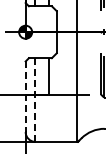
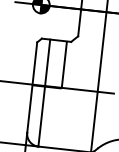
line: (25, 97) -> (31, 88), dashed -> solid
line: (35, 100) -> (44, 93), dashed -> solid

